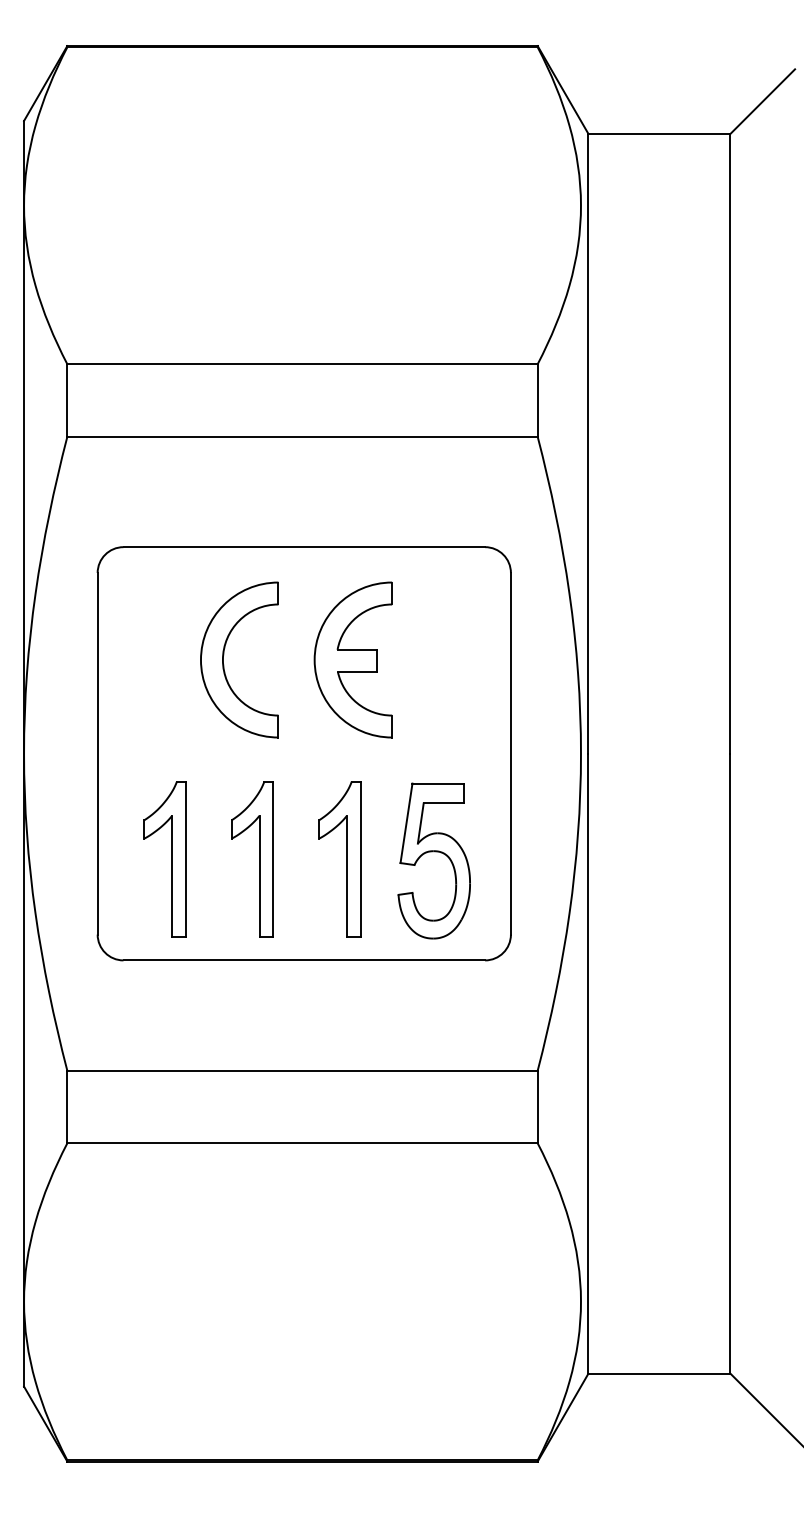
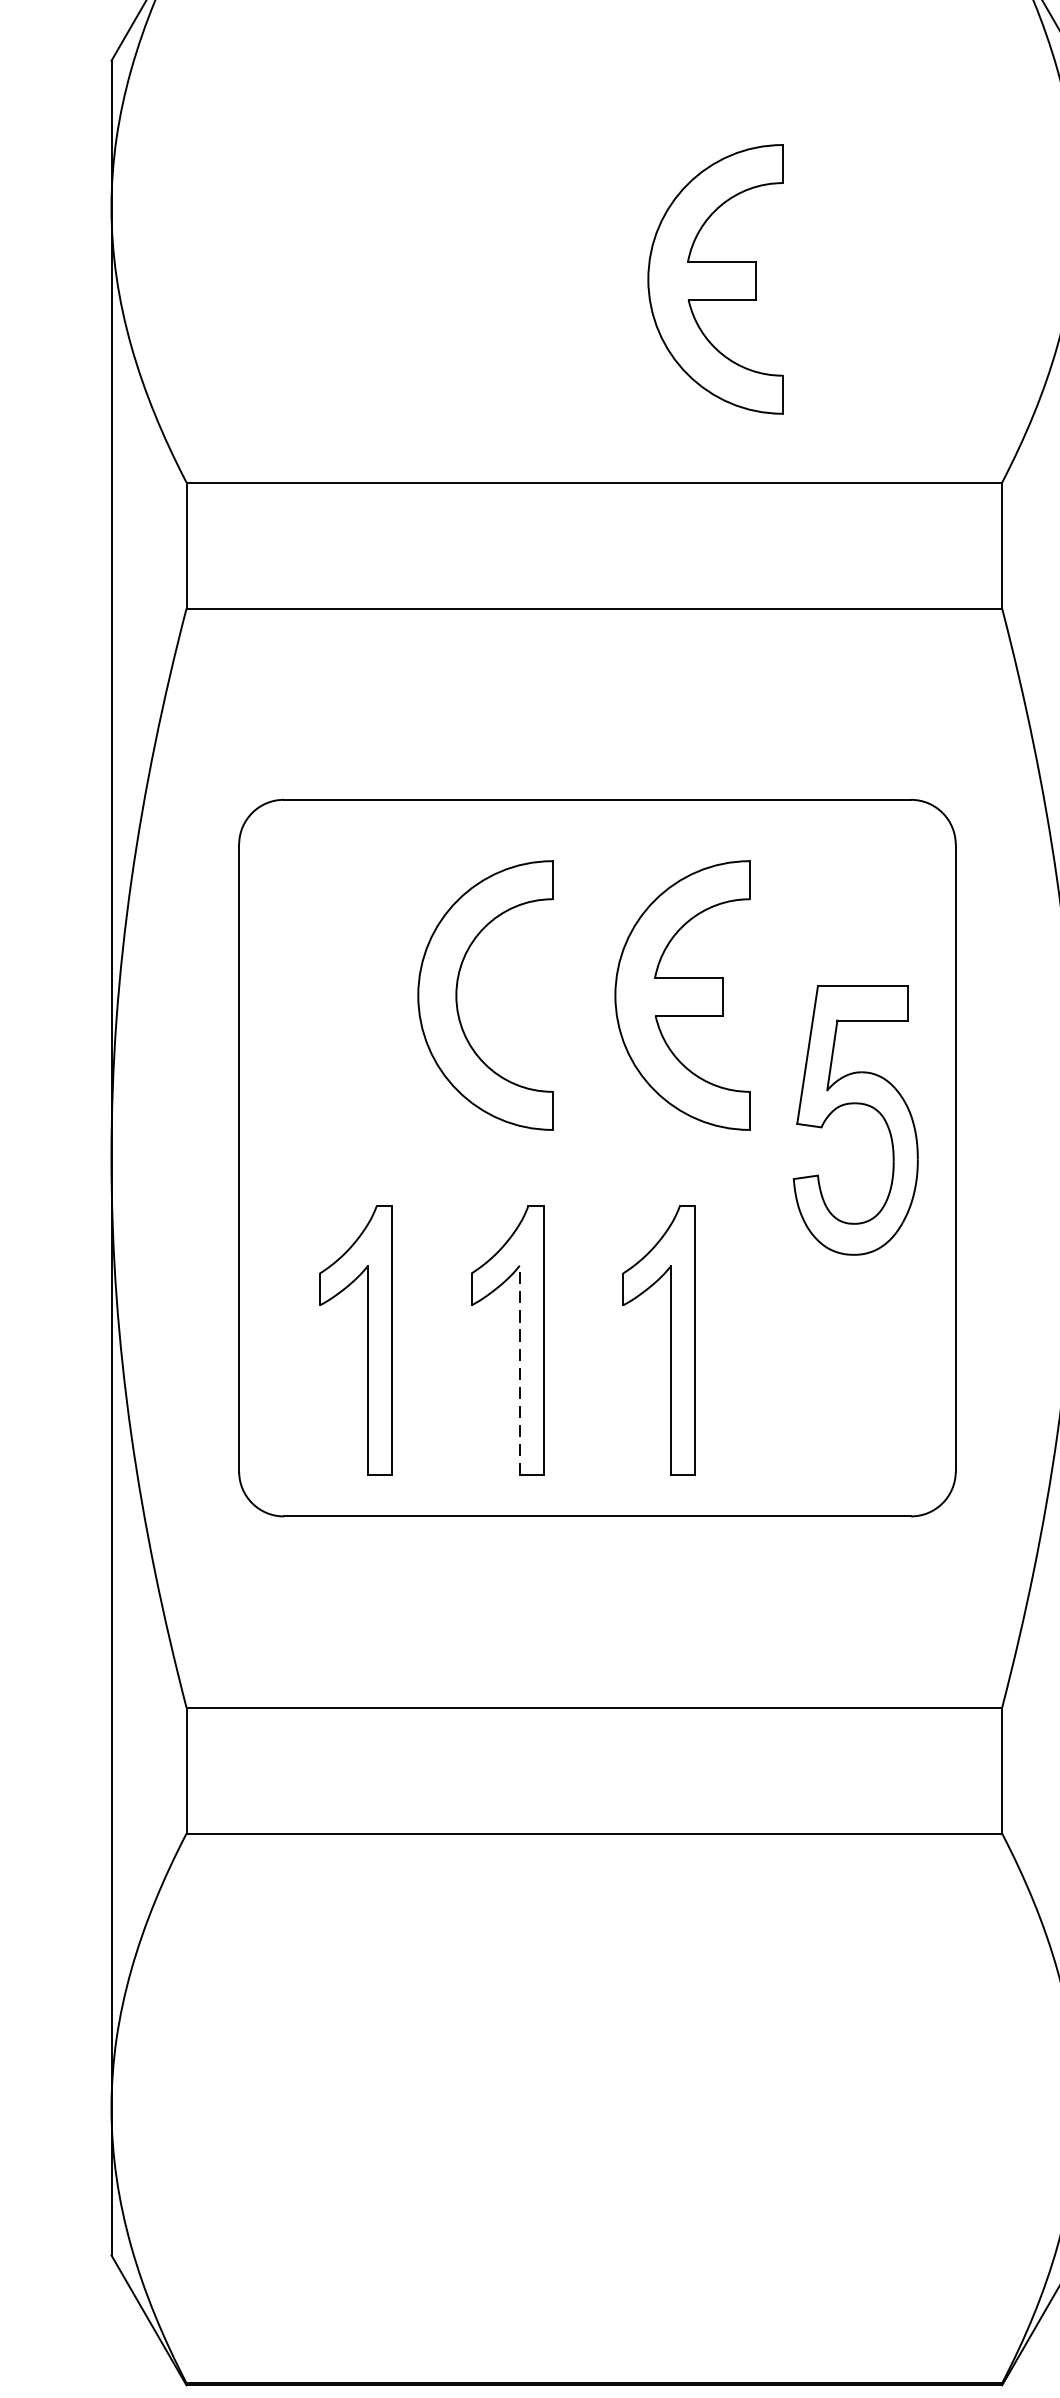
part: (371, 246) -> (713, 278), added
part: (433, 852) -> (854, 1105), moved
line: (259, 875) -> (519, 1369), solid -> dashed

